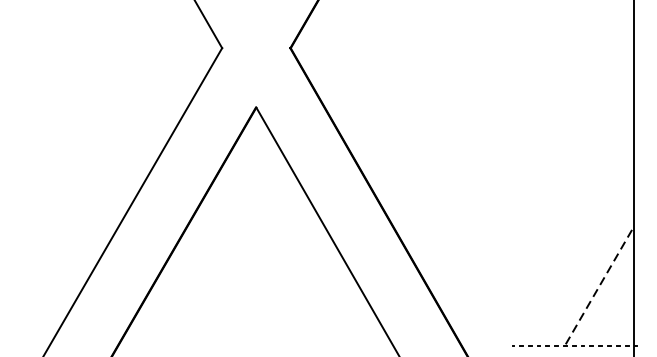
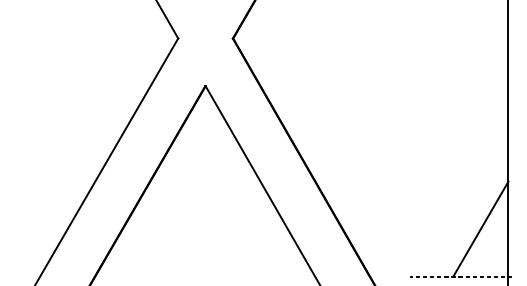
line: (600, 285) -> (481, 228), dashed -> solid

